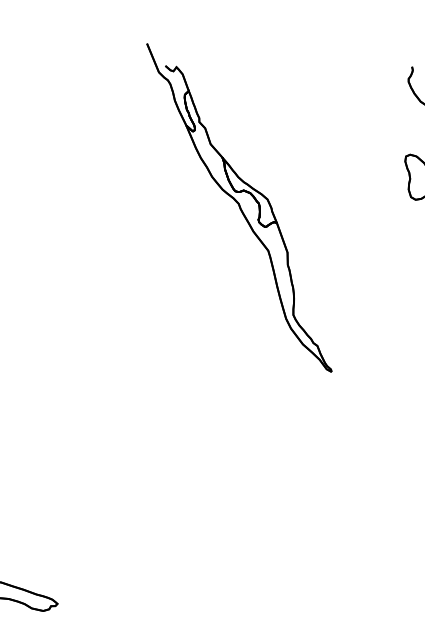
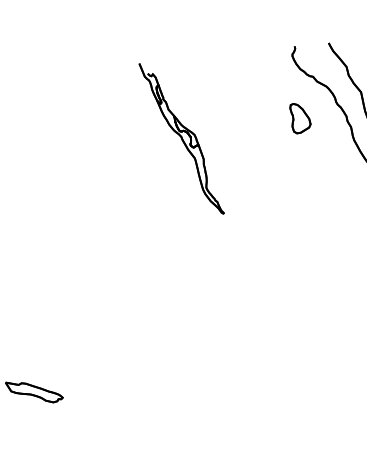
part: (239, 207) -> (181, 138), size x0.7

